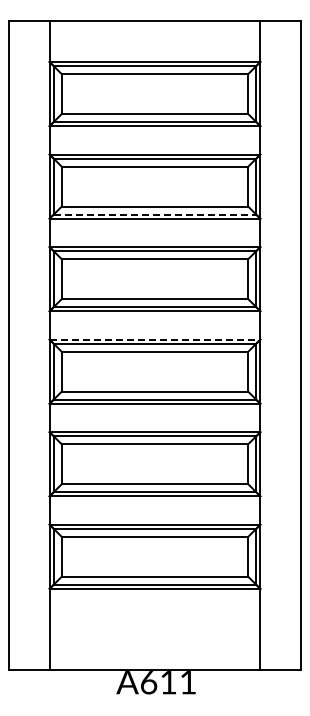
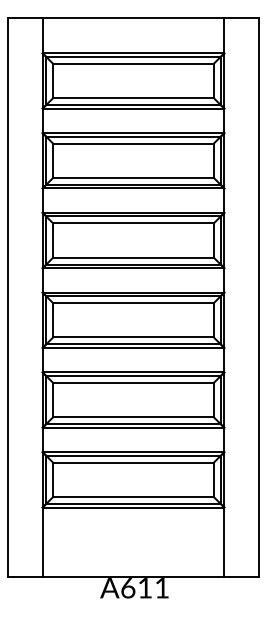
line: (155, 214) -> (133, 184), dashed -> solid
line: (155, 339) -> (133, 292), dashed -> solid

